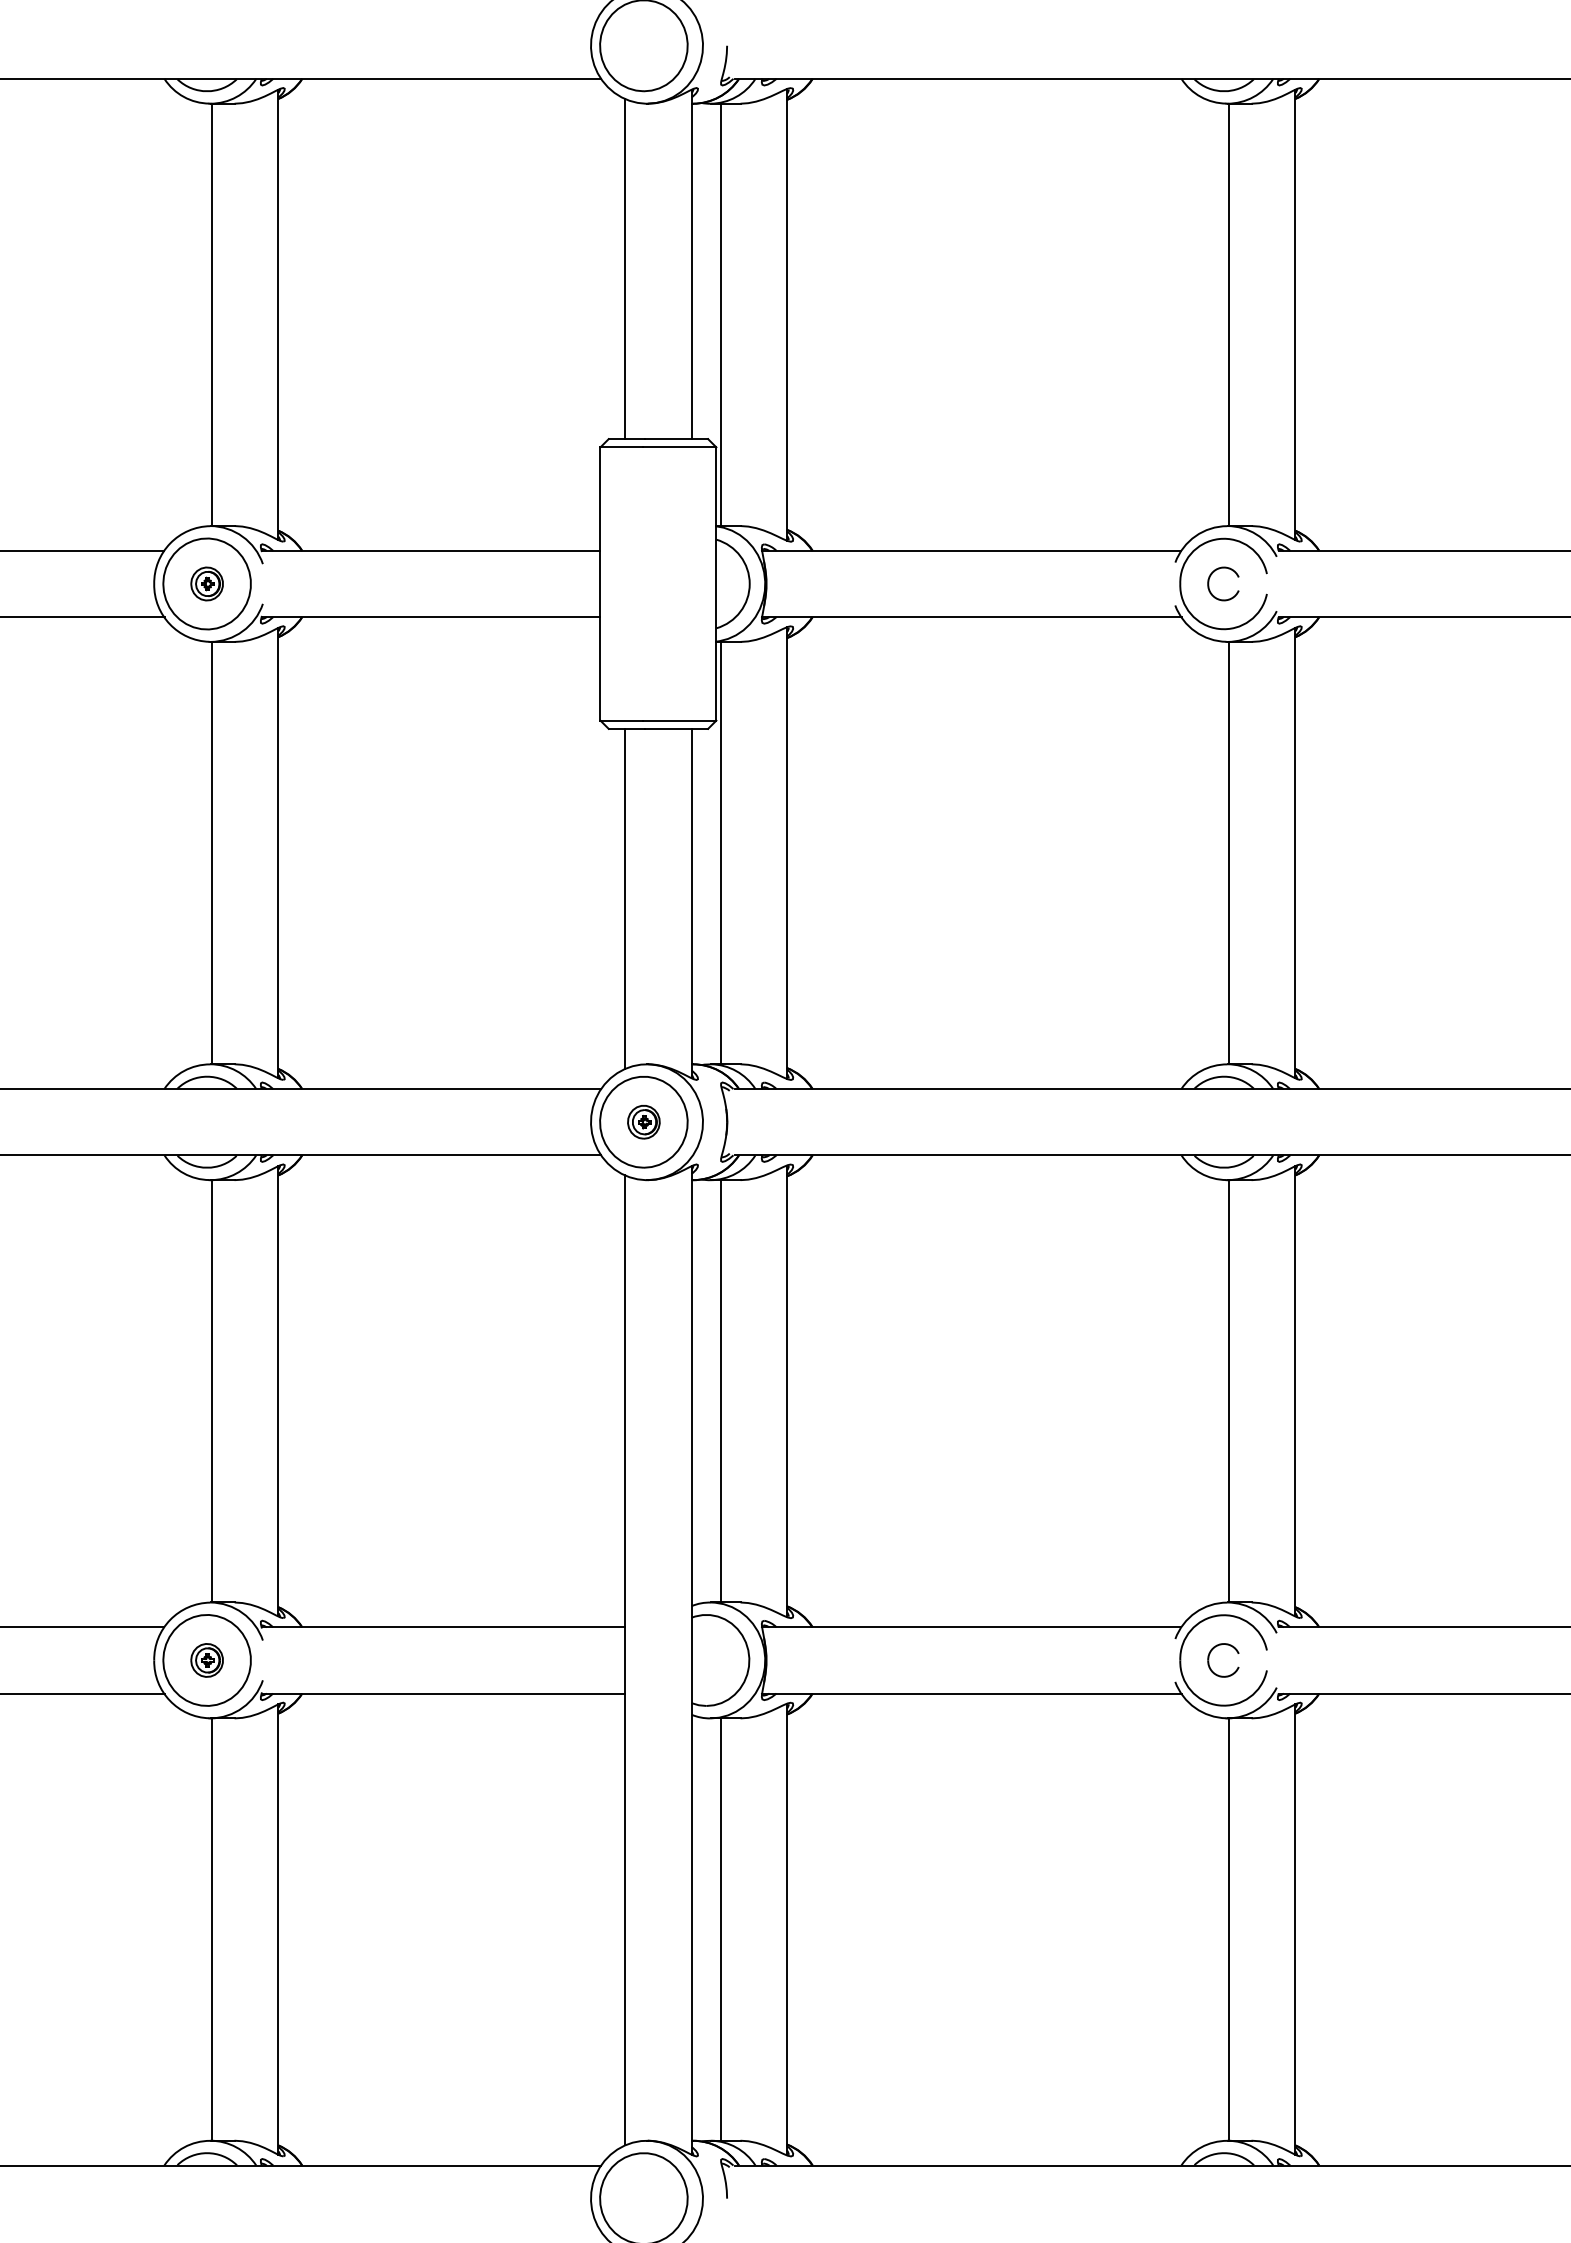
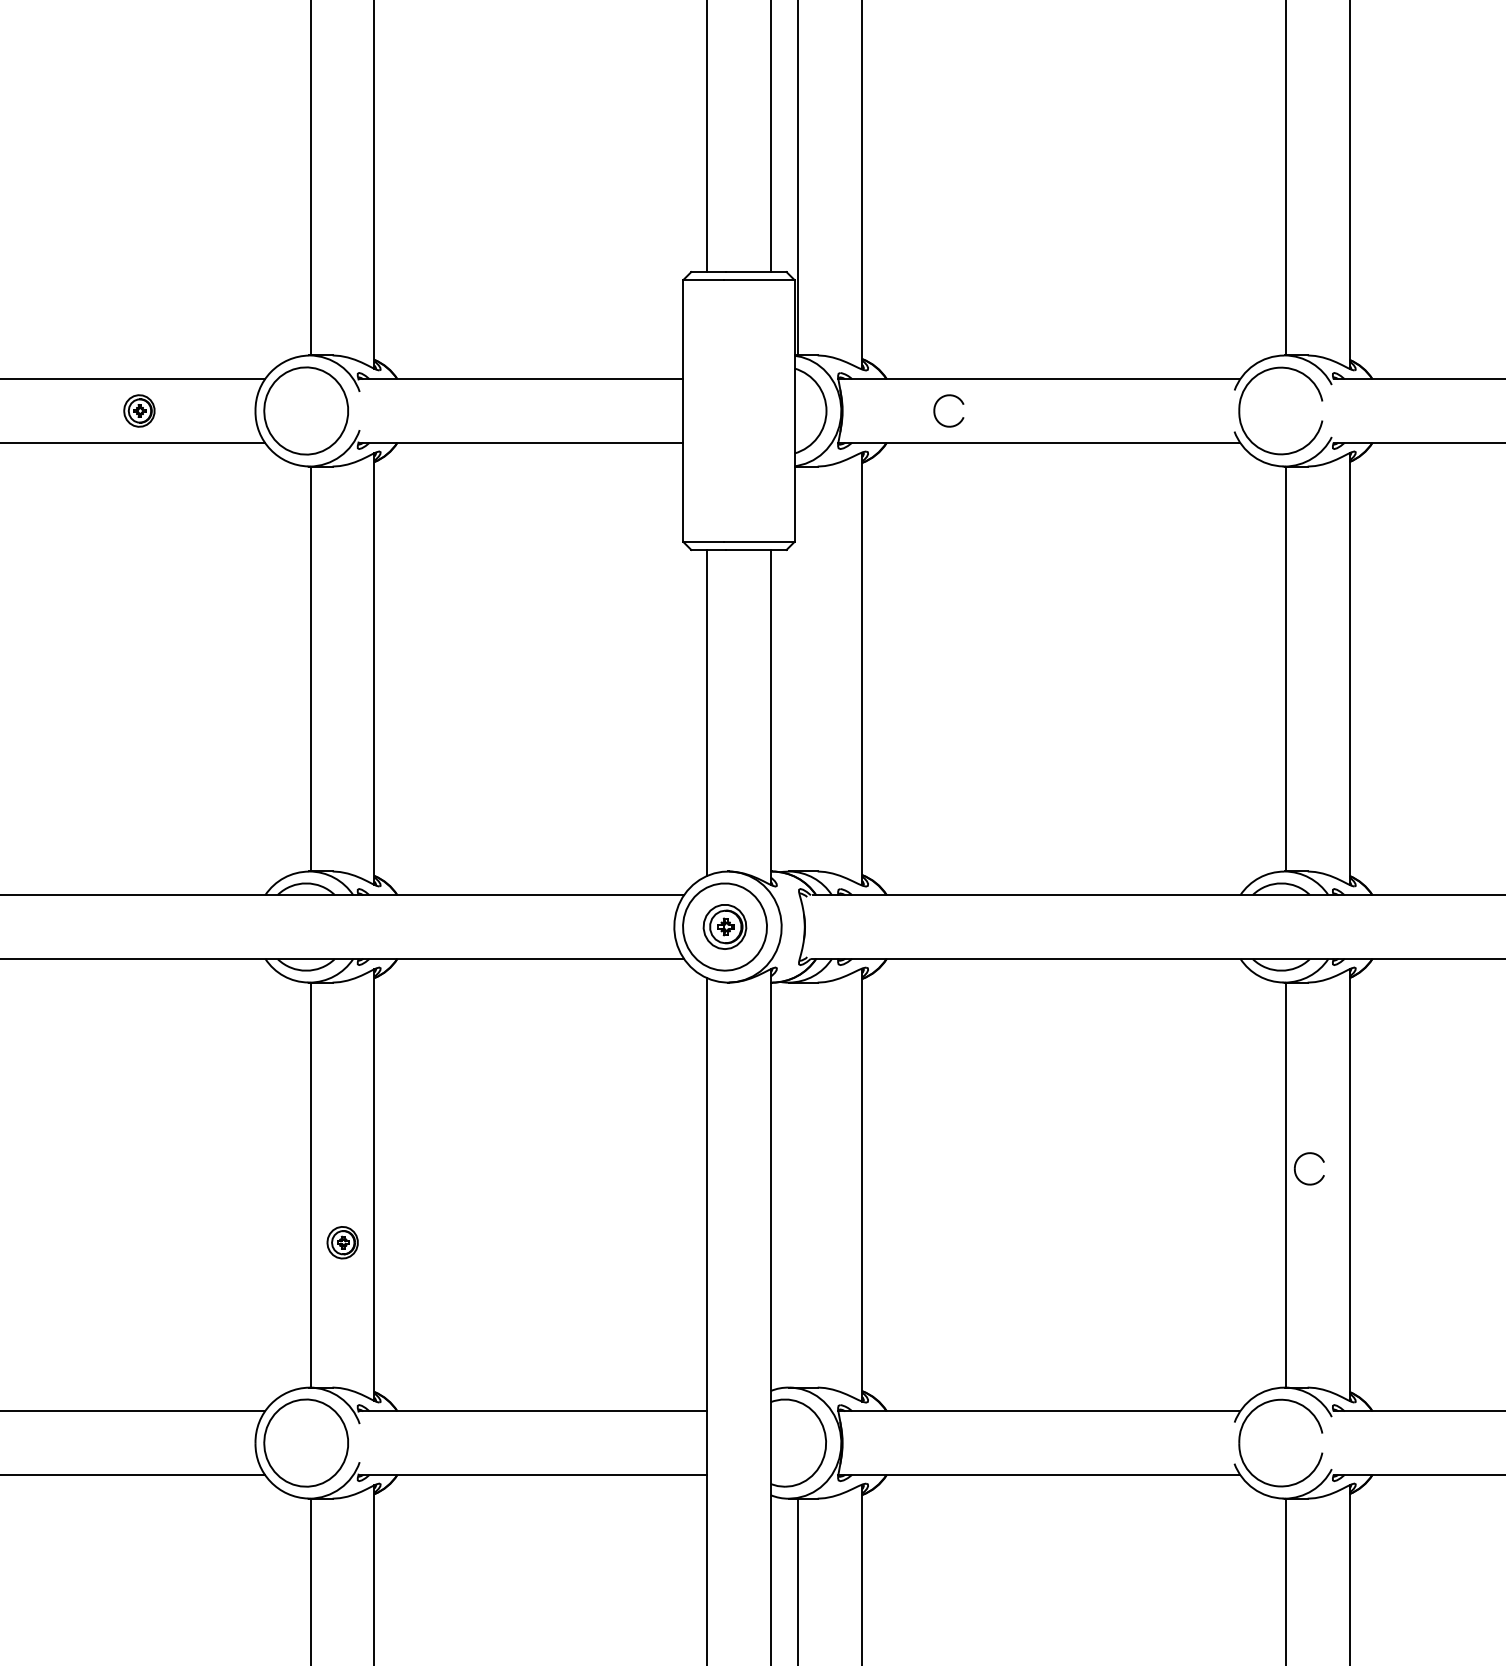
part: (206, 583) -> (138, 410), moved
part: (1209, 583) -> (935, 410), moved
line: (720, 852) -> (798, 668), removed
part: (643, 1122) -> (724, 927), size x1.4
line: (720, 1391) -> (798, 1185), removed
part: (206, 1660) -> (342, 1242), moved
part: (1209, 1660) -> (1296, 1168), moved

